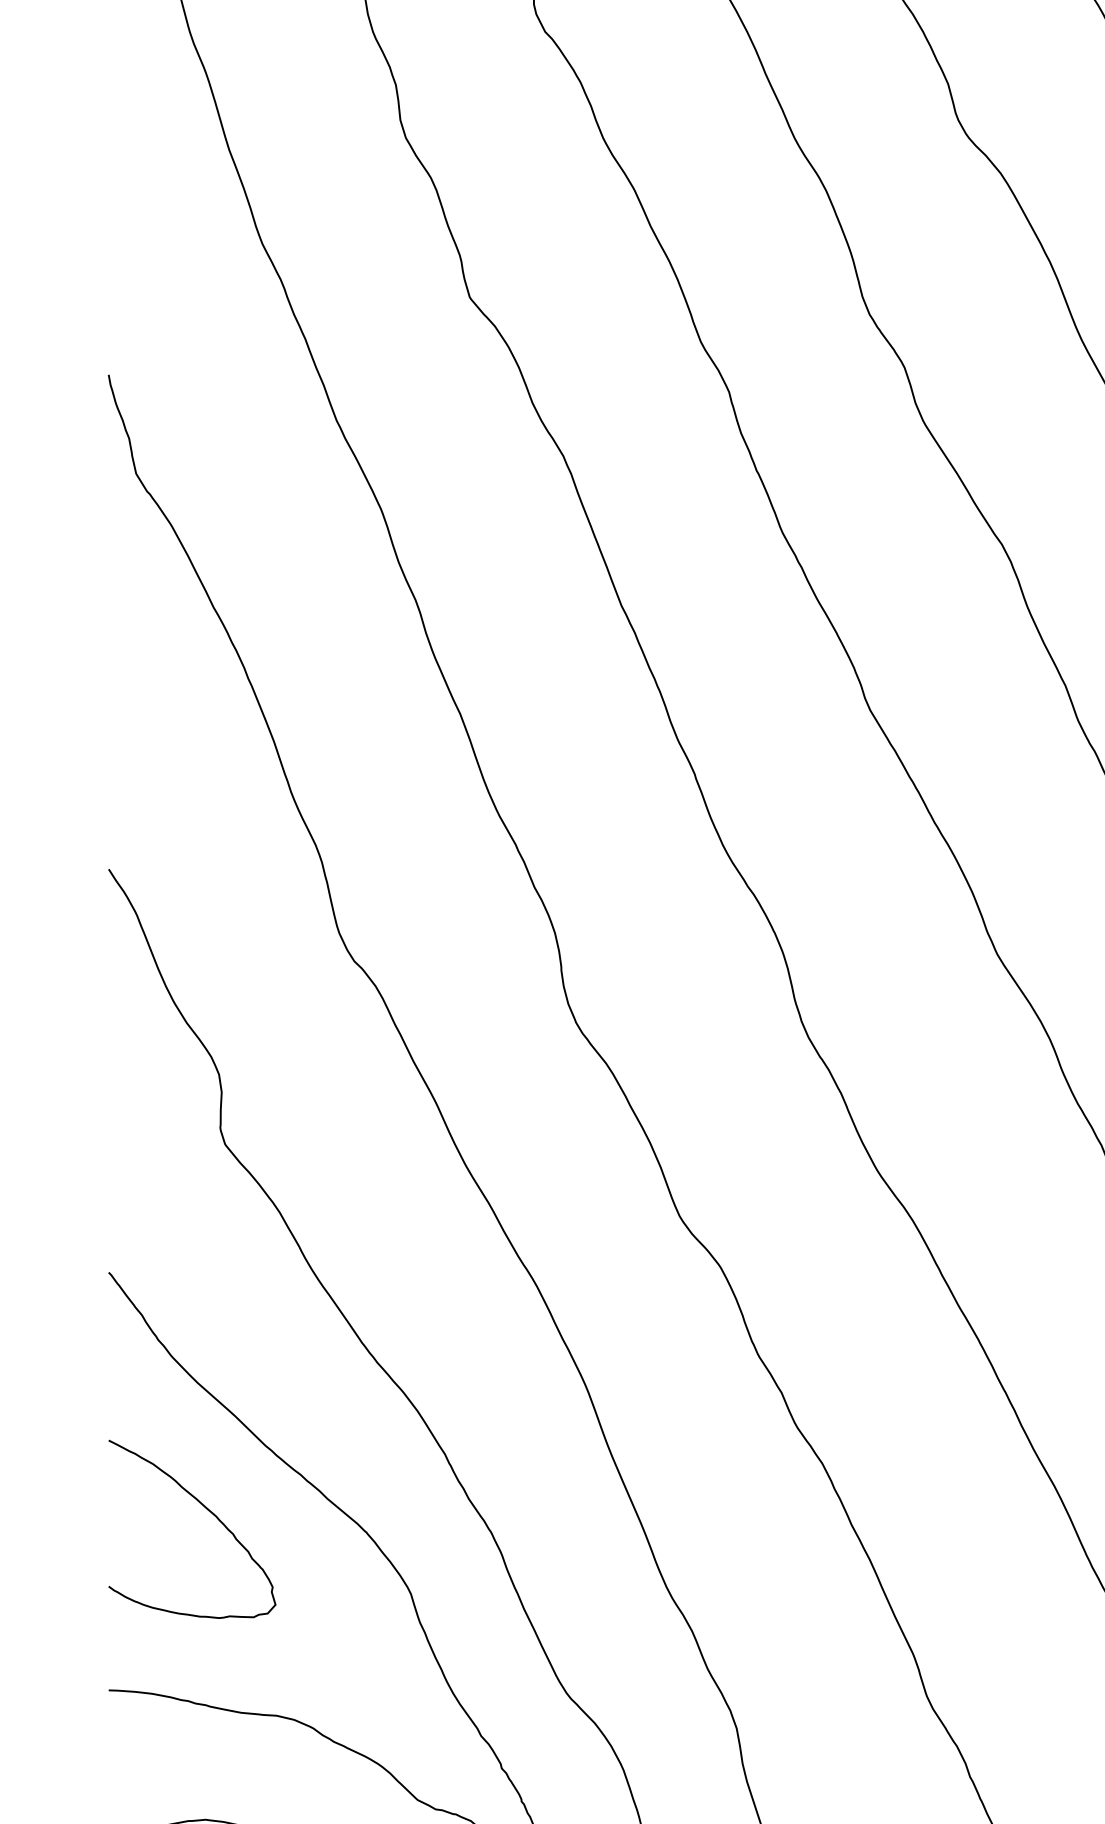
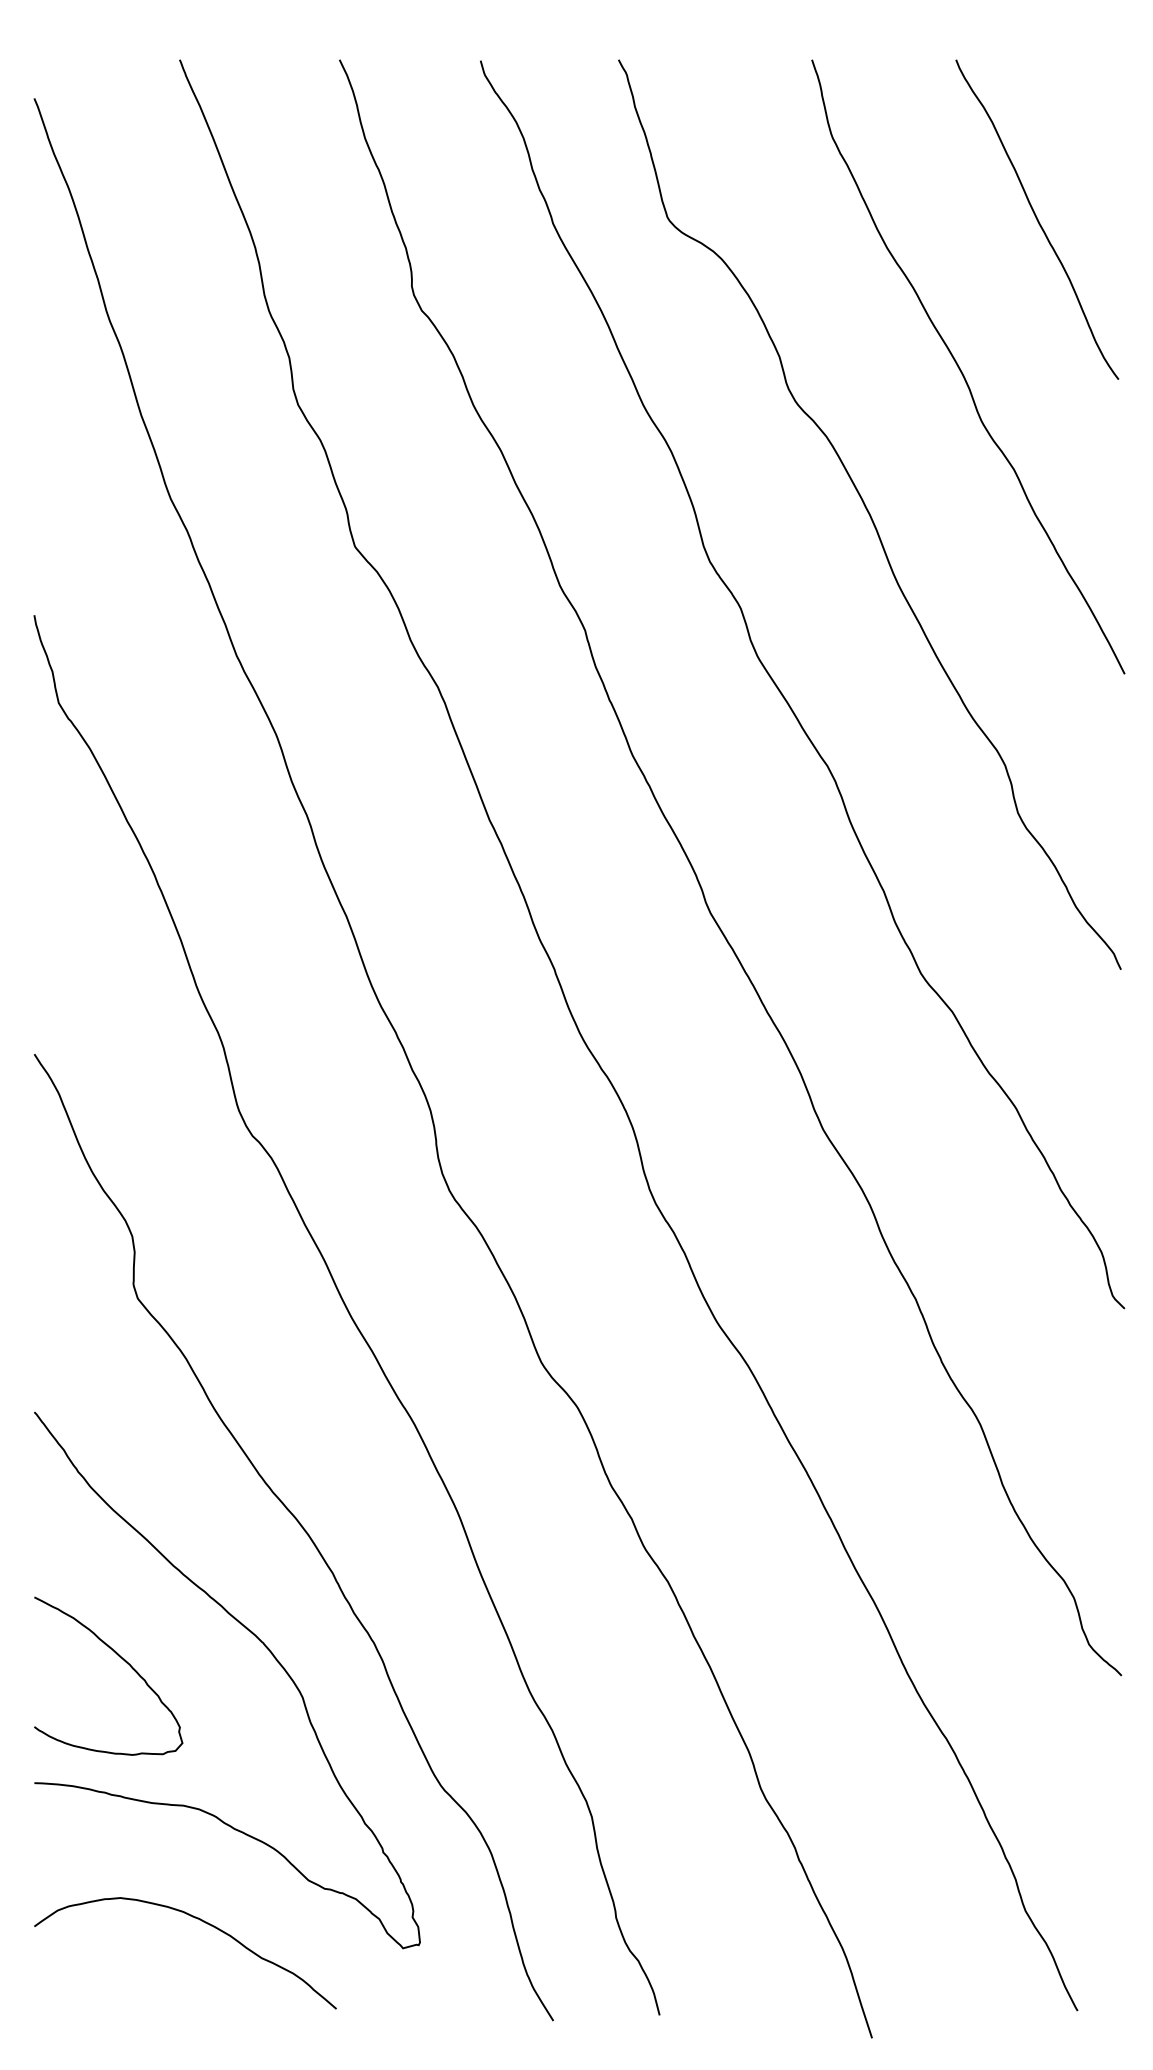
curve: (204, 1508) -> (119, 1657), moved

